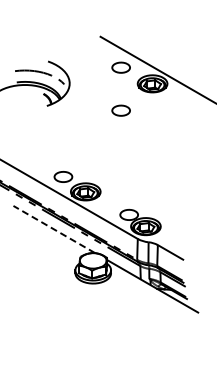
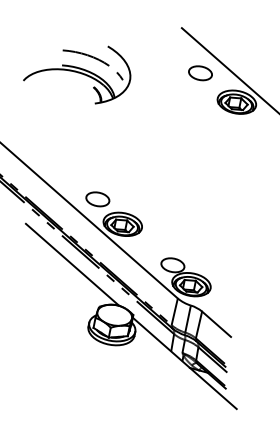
part: (120, 110) -> (188, 128), removed
line: (53, 229) -> (71, 264), dashed -> solid

